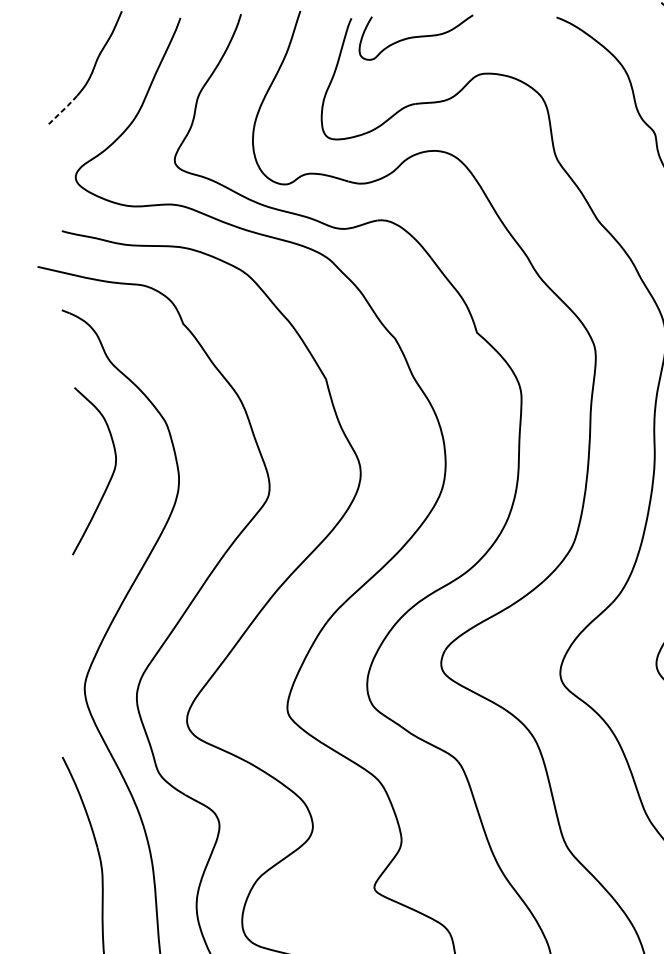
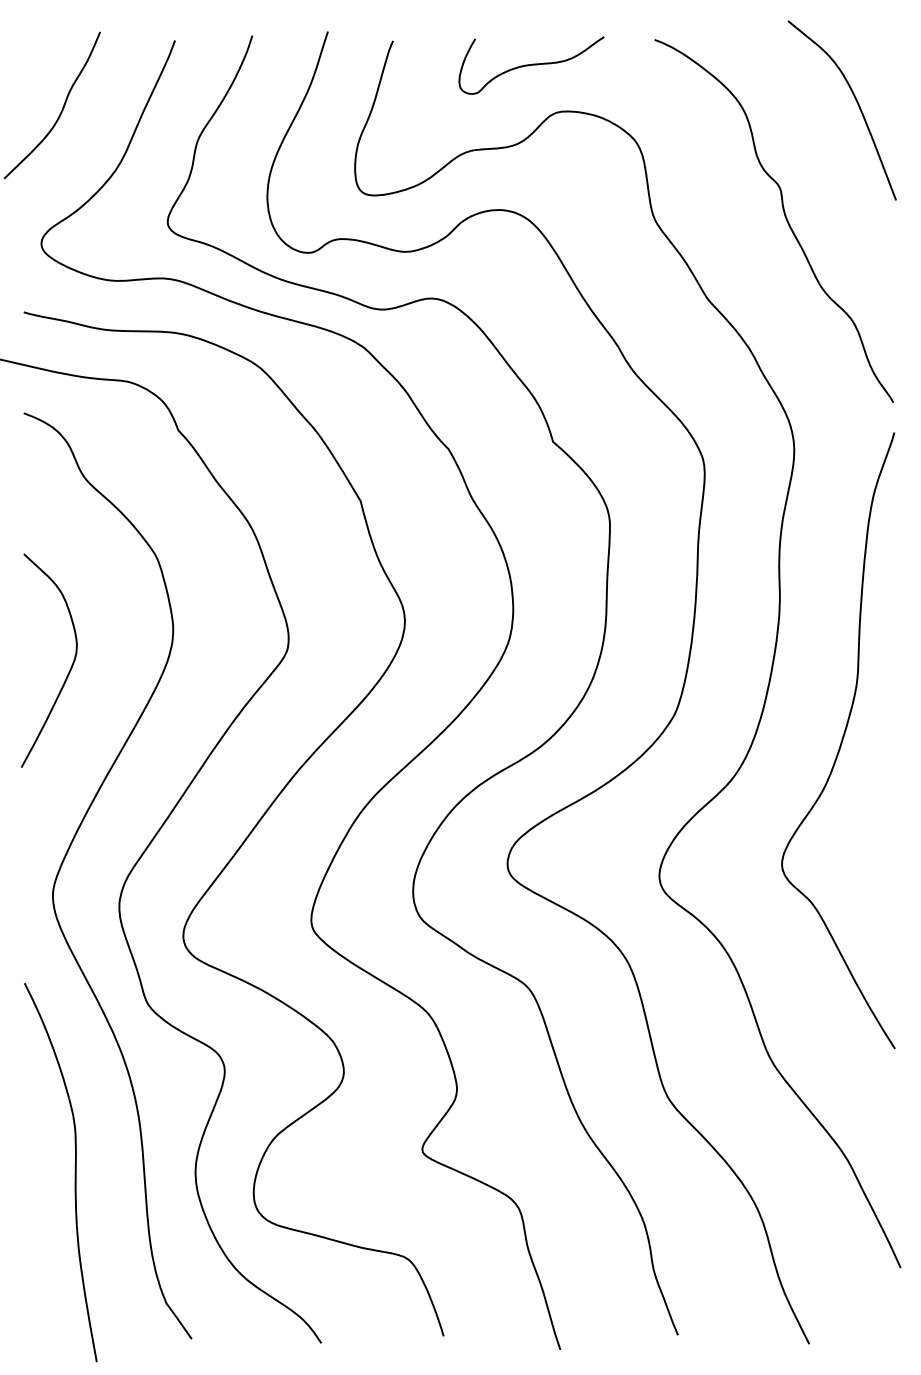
curve: (416, 37) -> (531, 65), moved
line: (62, 111) -> (24, 159), dashed -> solid
curve: (110, 478) -> (69, 669), moved

